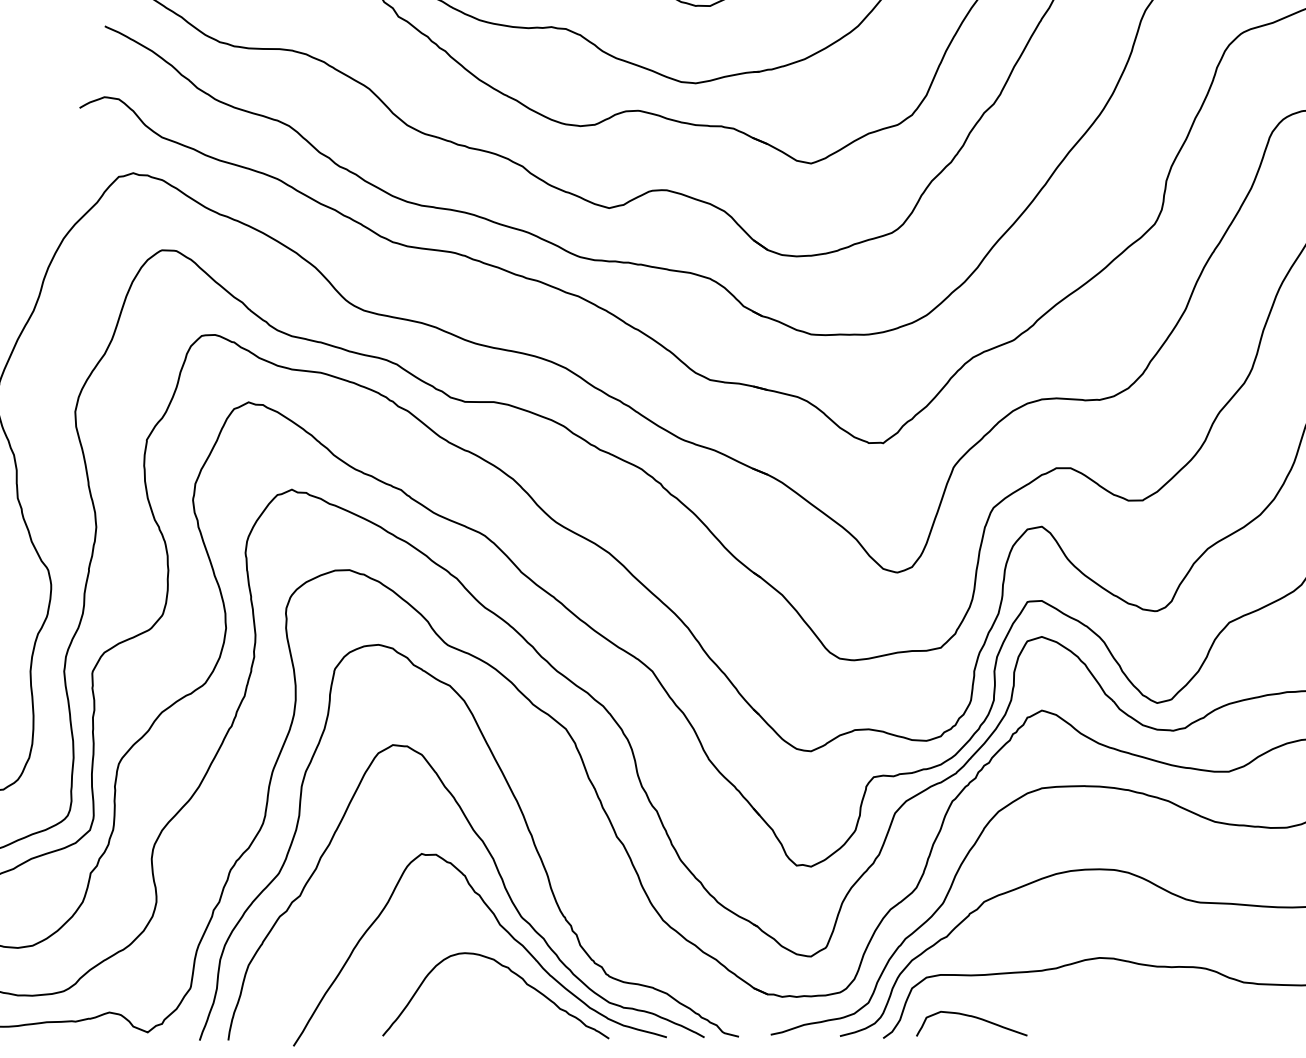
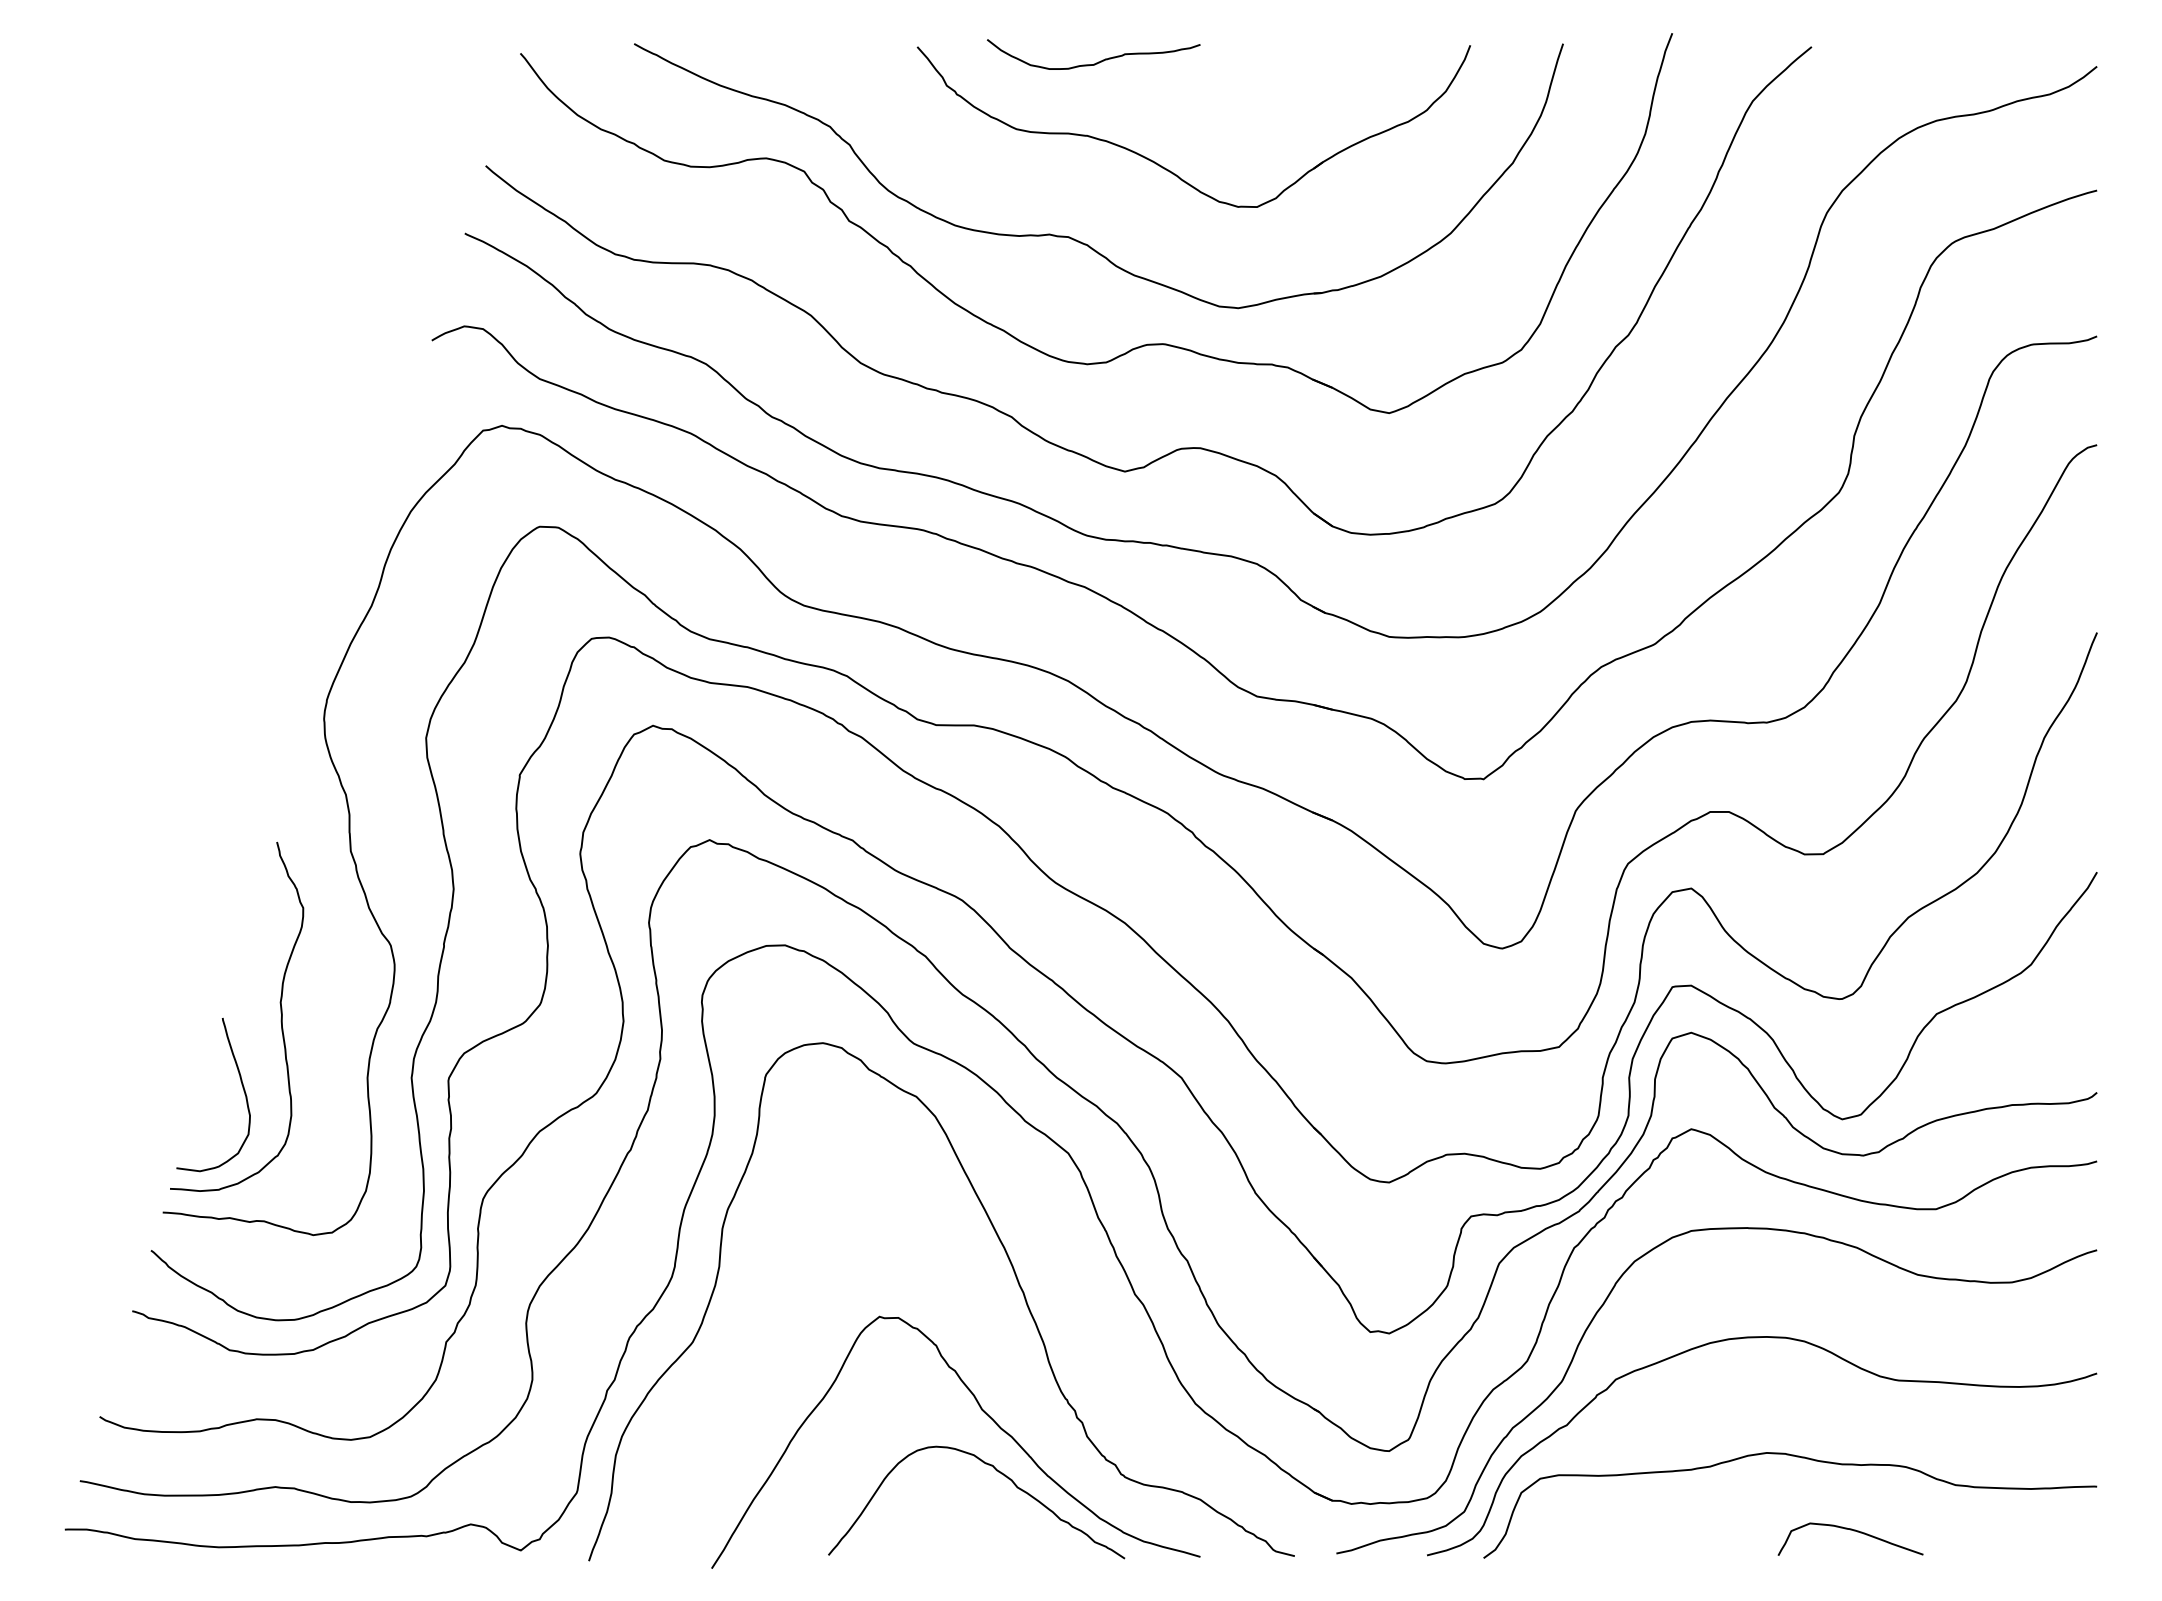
curve: (499, 875) -> (981, 1345), removed
curve: (974, 1017) -> (1853, 1531), moved

